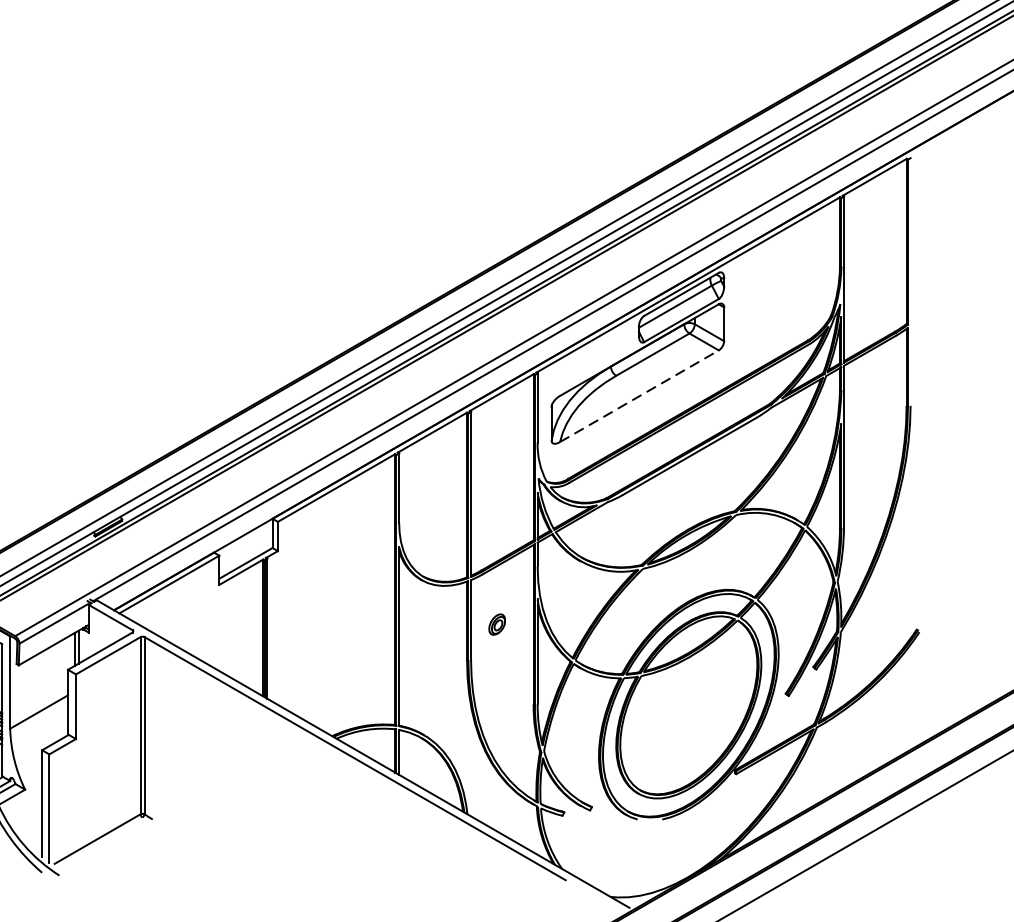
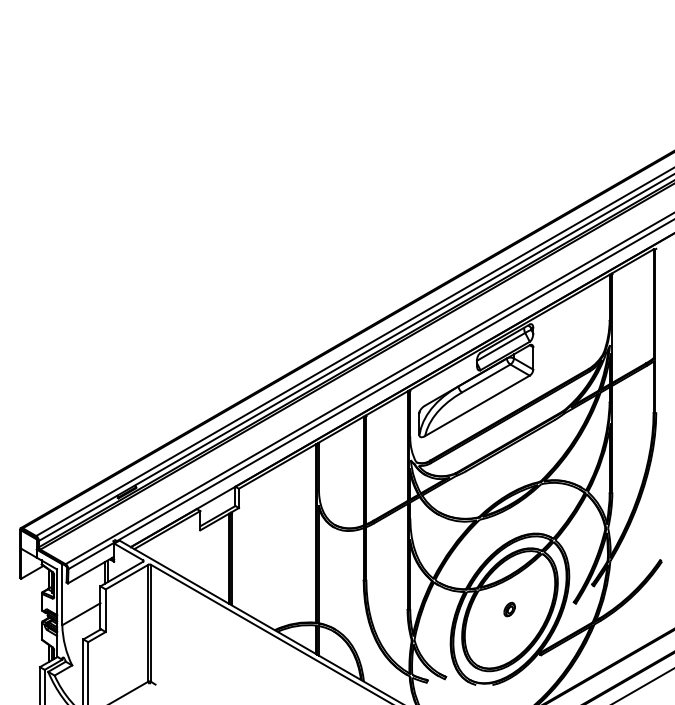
line: (639, 395) -> (477, 405), dashed -> solid
part: (497, 624) -> (509, 609), moved

